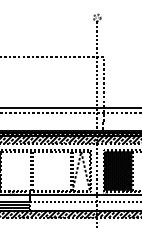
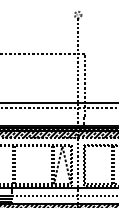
hatch: (117, 170) -> (97, 164), removed

